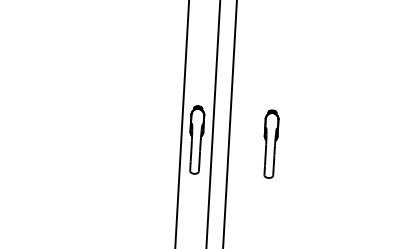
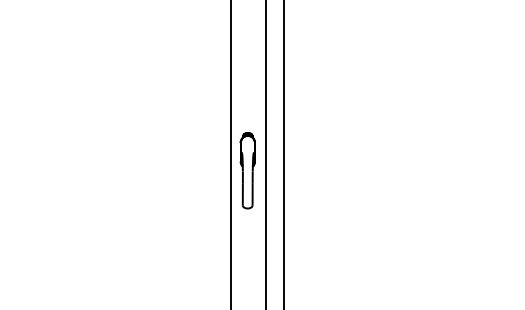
part: (270, 143) -> (330, 170), removed

